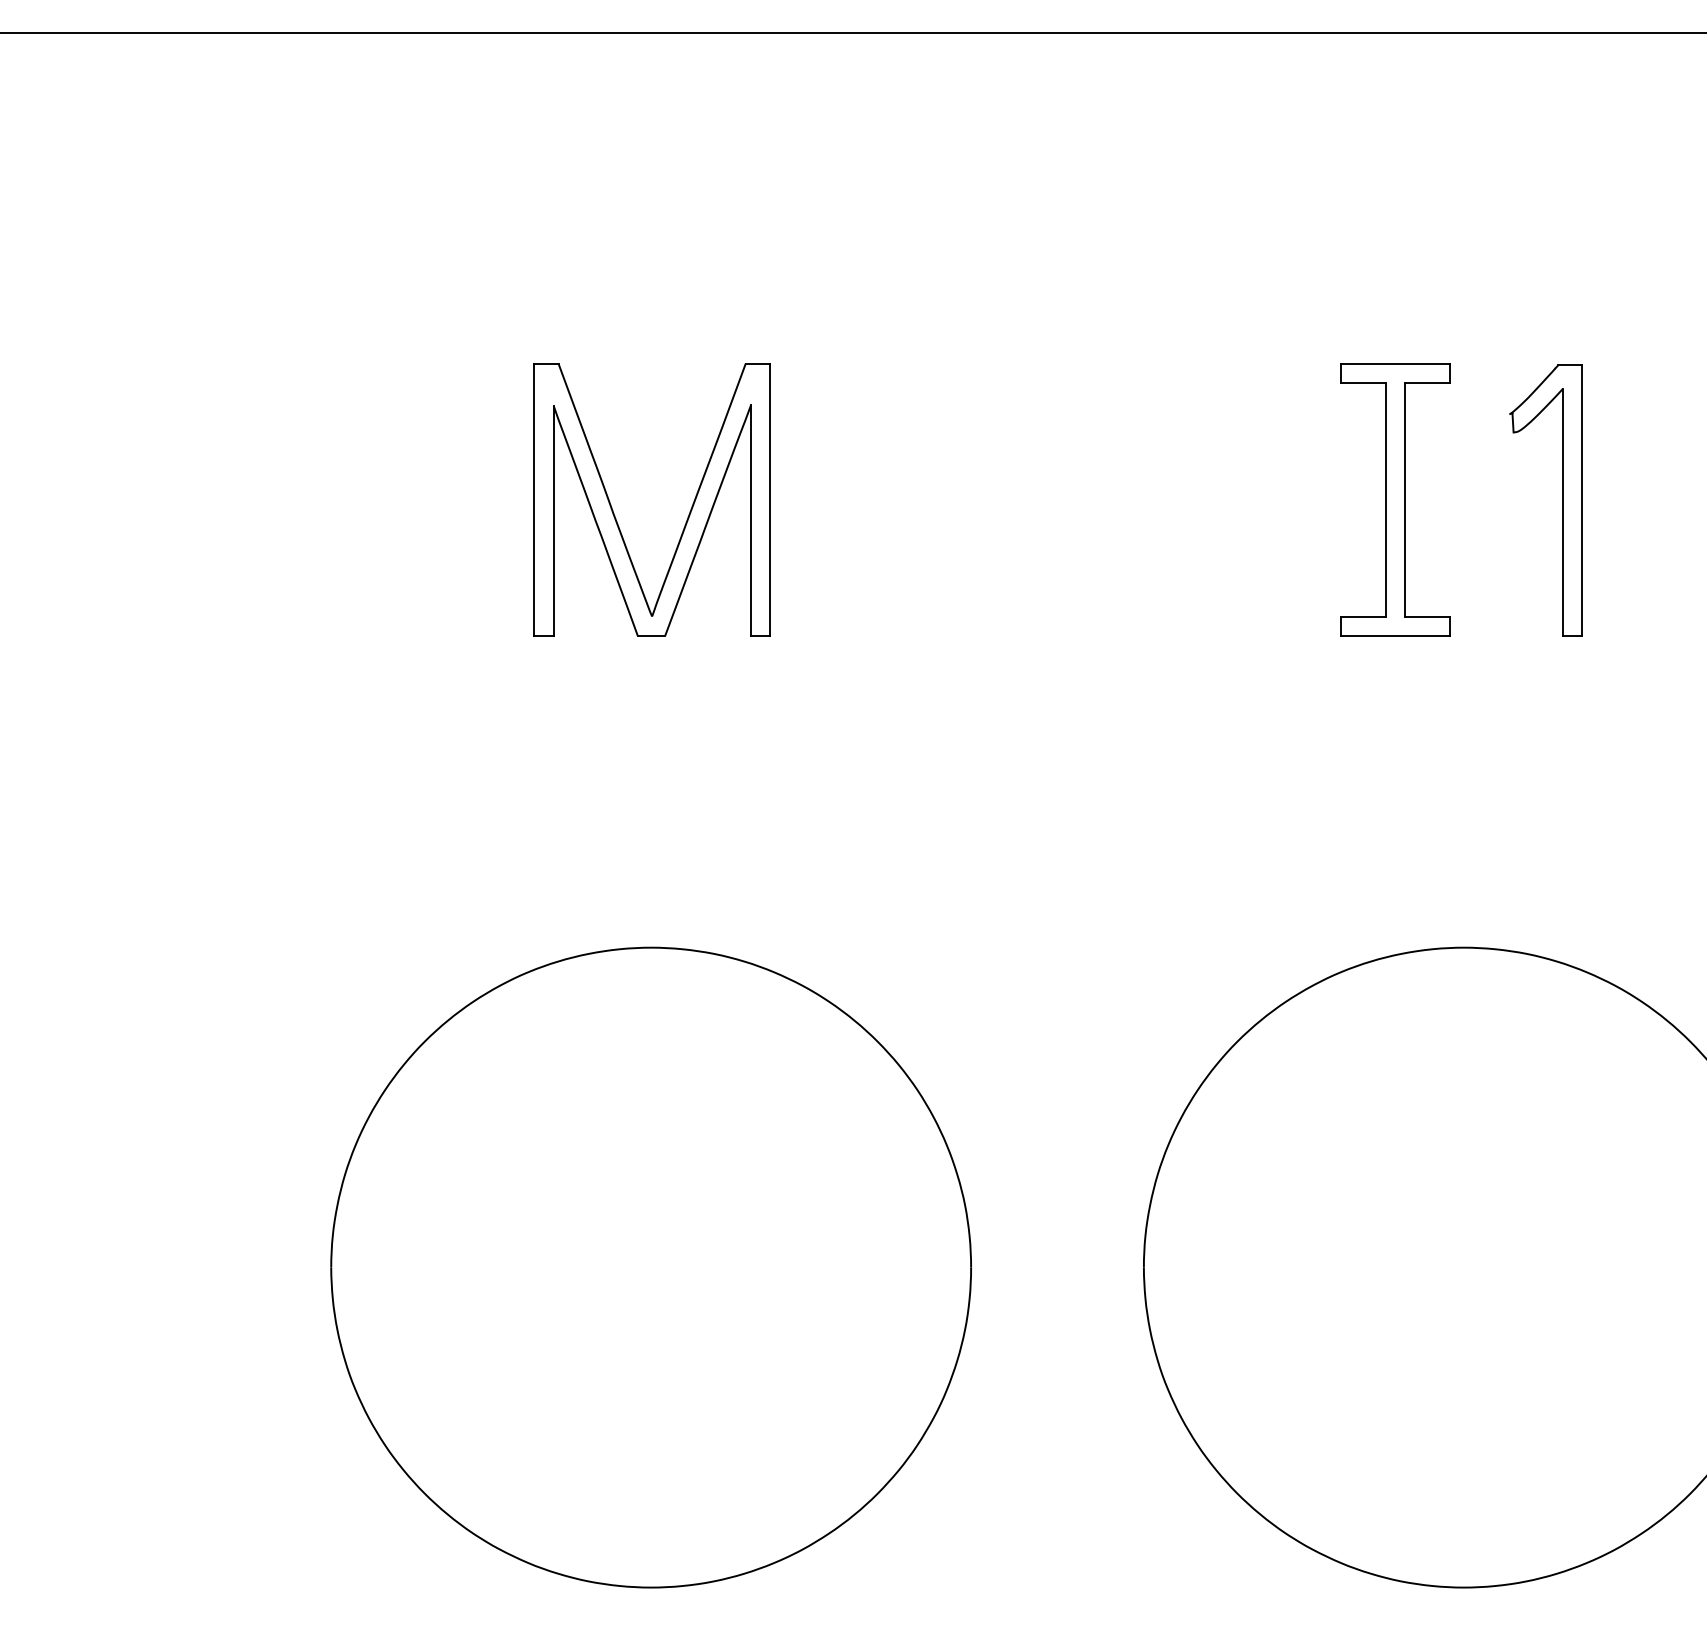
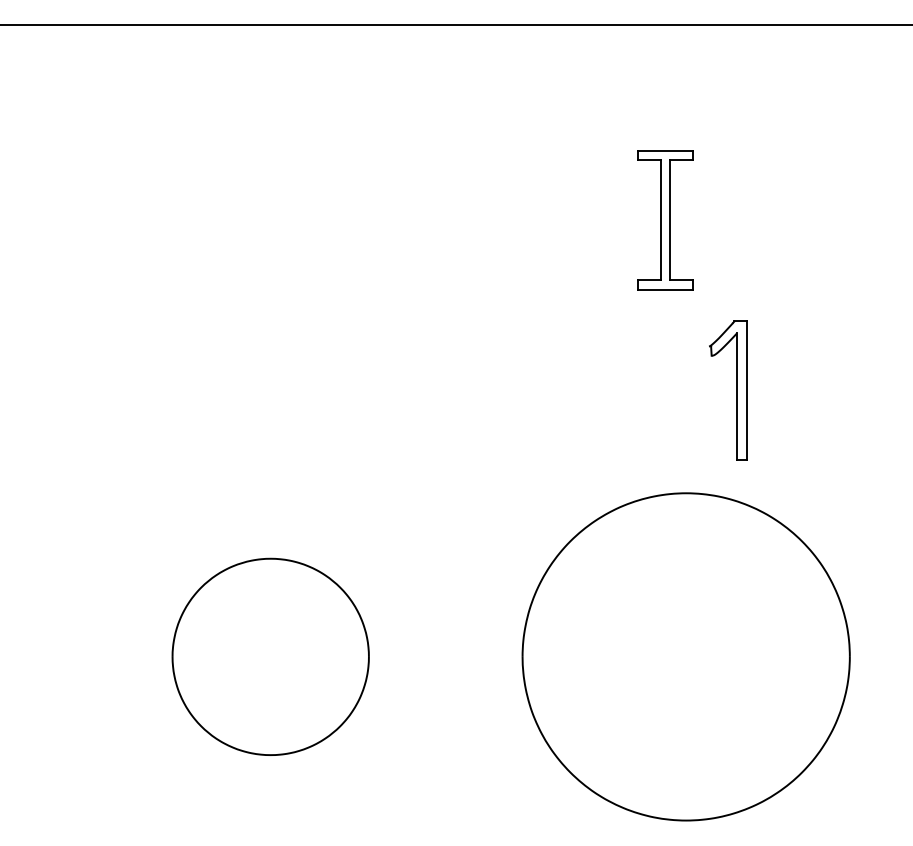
part: (1395, 500) -> (665, 220), moved
part: (1562, 500) -> (736, 390), moved
part: (617, 517) -> (253, 273), removed
part: (651, 1266) -> (270, 656), size x0.6

